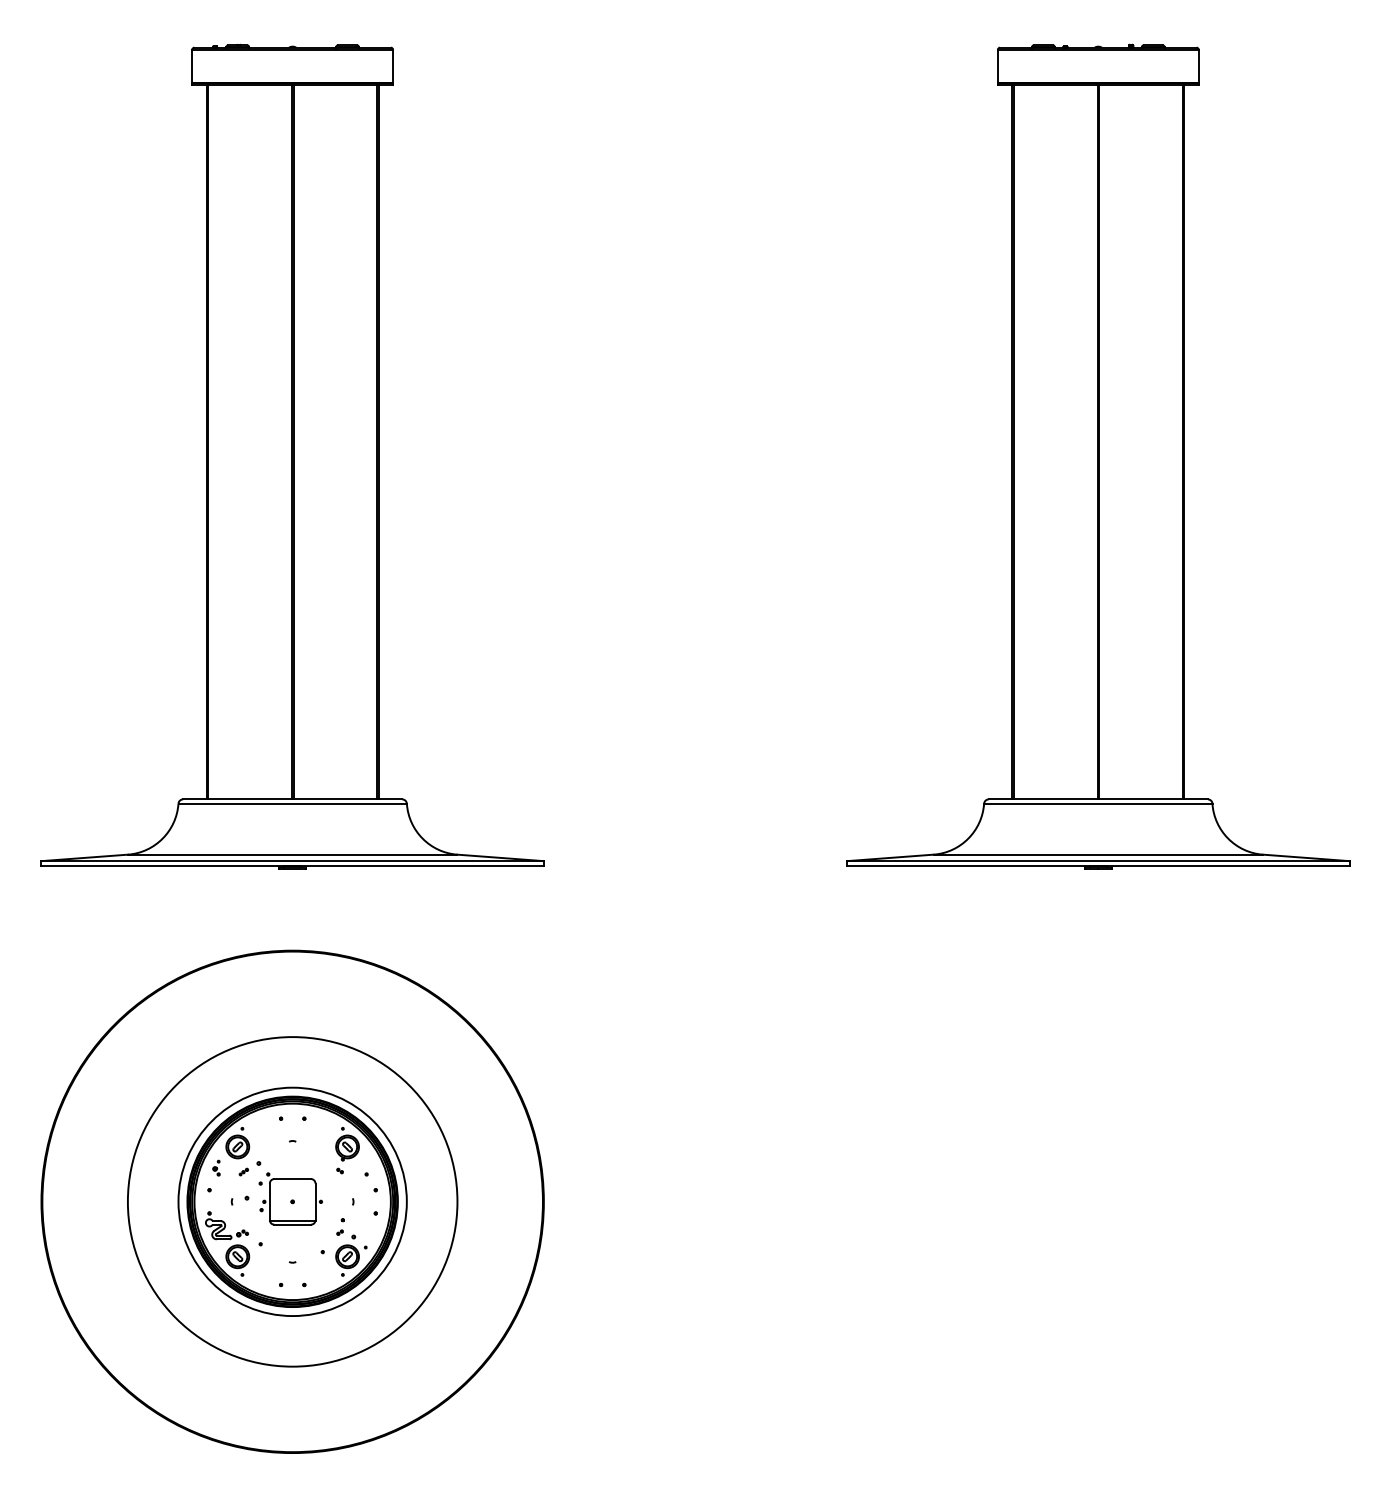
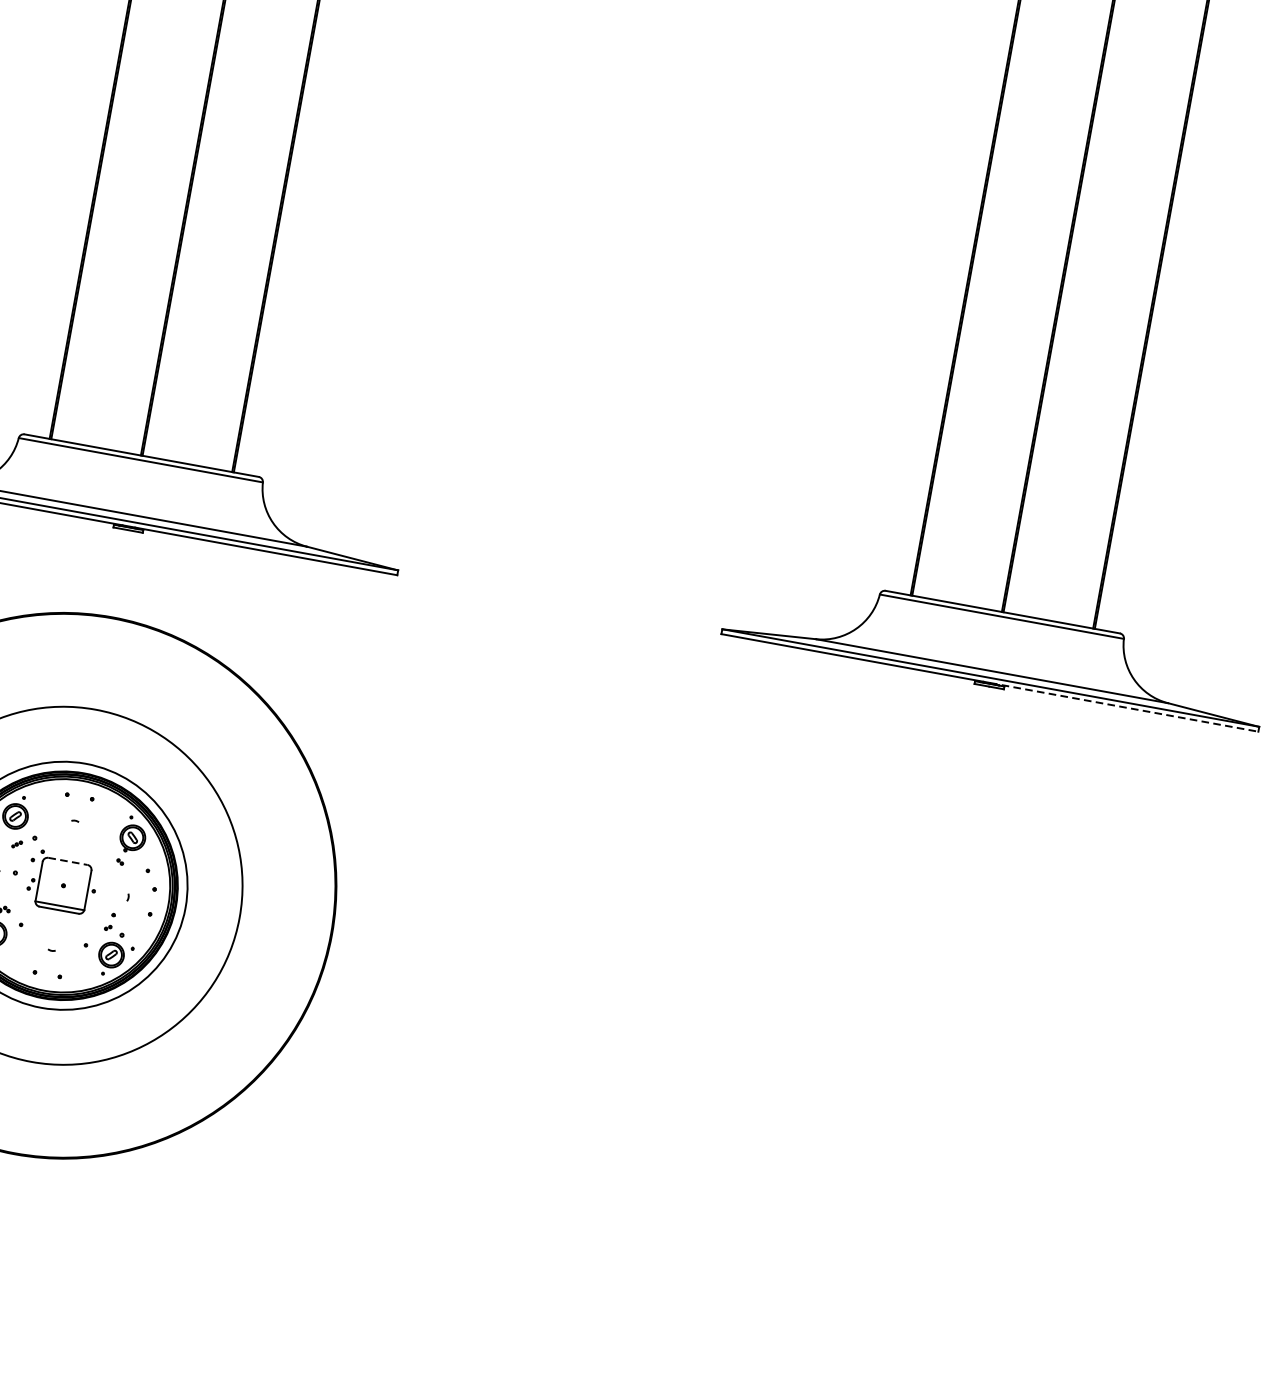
line: (1223, 865) -> (1123, 707), solid -> dashed
line: (293, 1179) -> (68, 862), solid -> dashed

